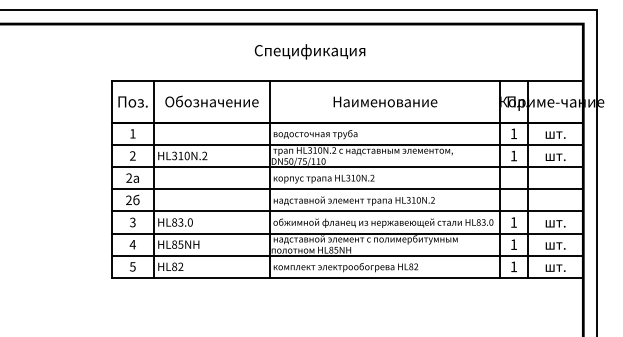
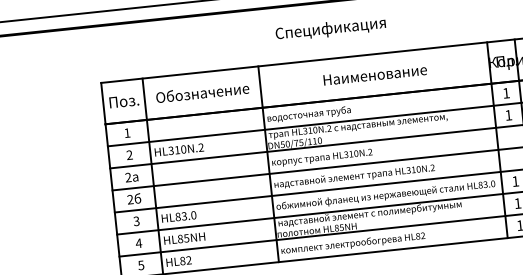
text: (309, 51) -> (330, 29), moved

